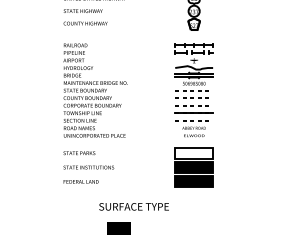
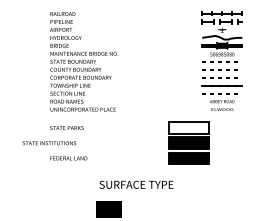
part: (193, 90) -> (221, 61), moved
text: (88, 167) -> (49, 143), moved
text: (133, 206) -> (135, 184), moved

